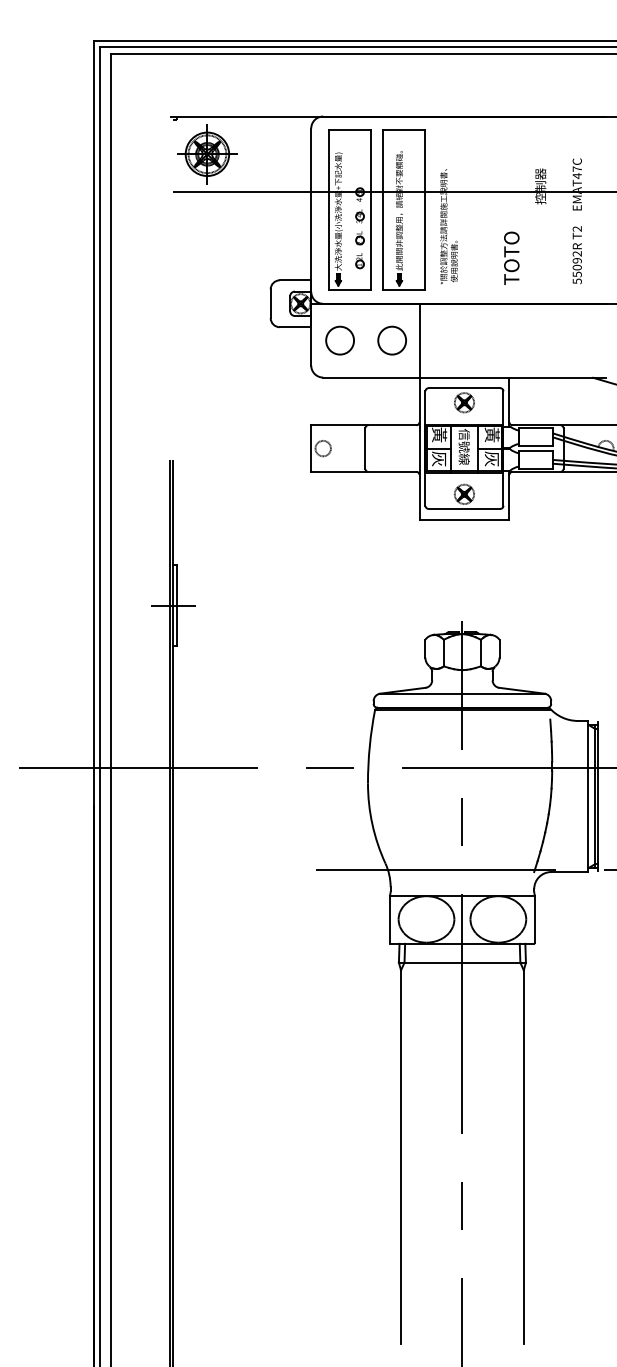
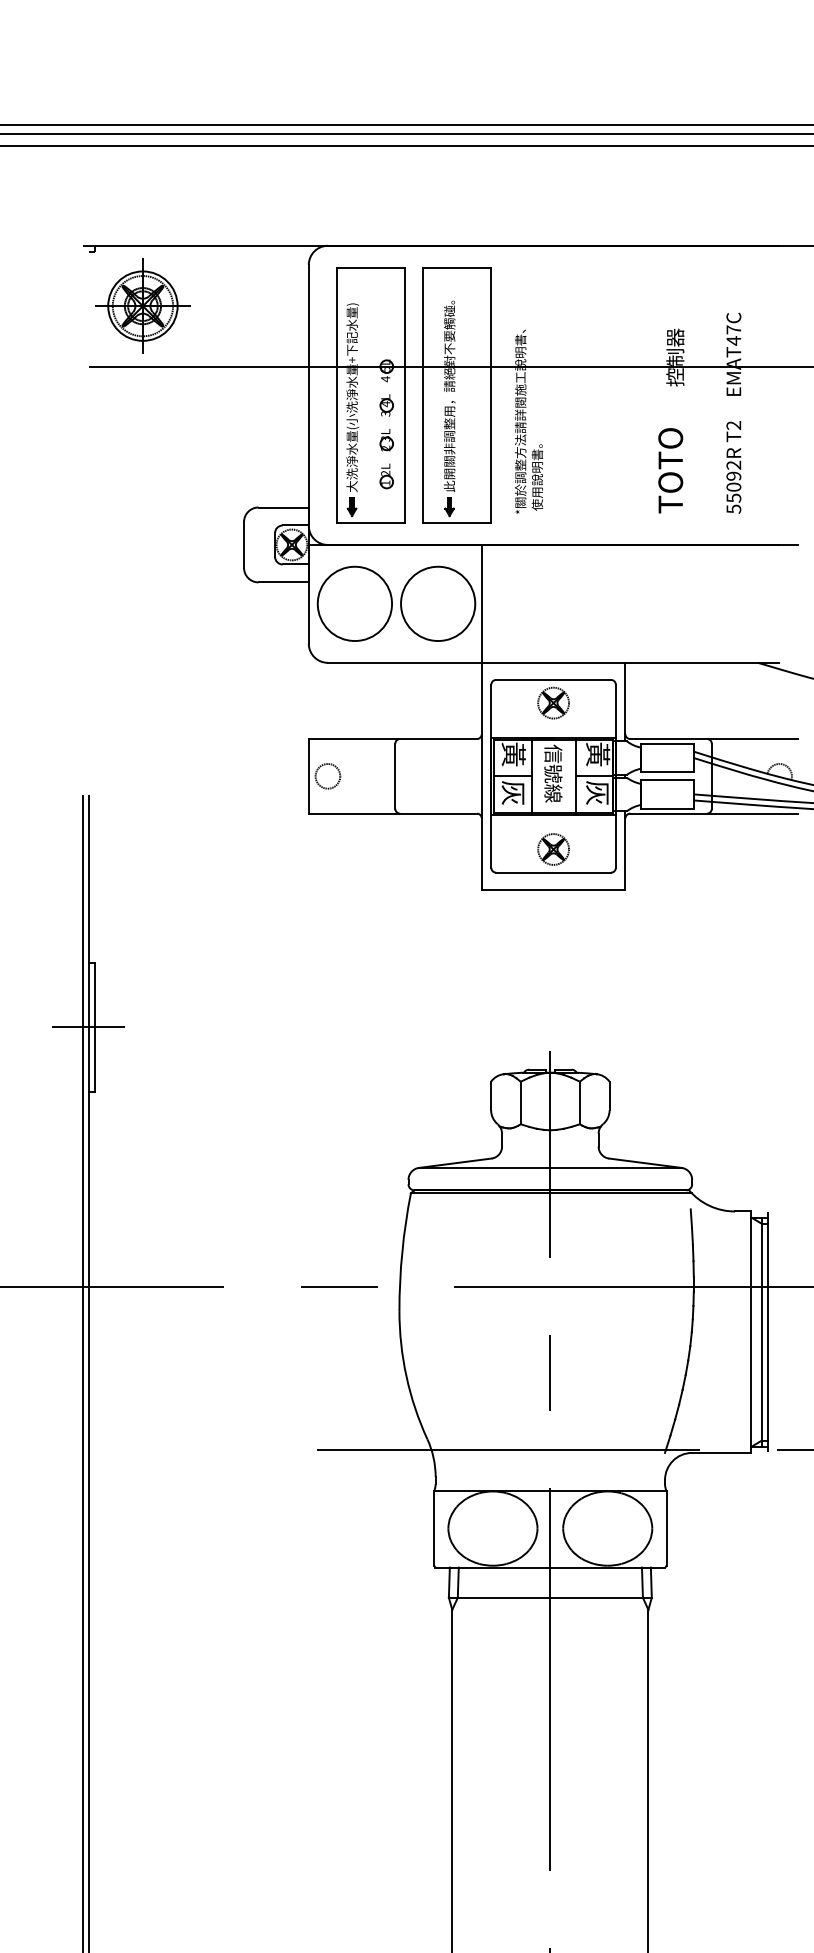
text: (511, 257) -> (670, 469), moved
circle: (339, 340) -> (353, 603), size x1.67
circle: (391, 340) -> (437, 603), size x1.67

